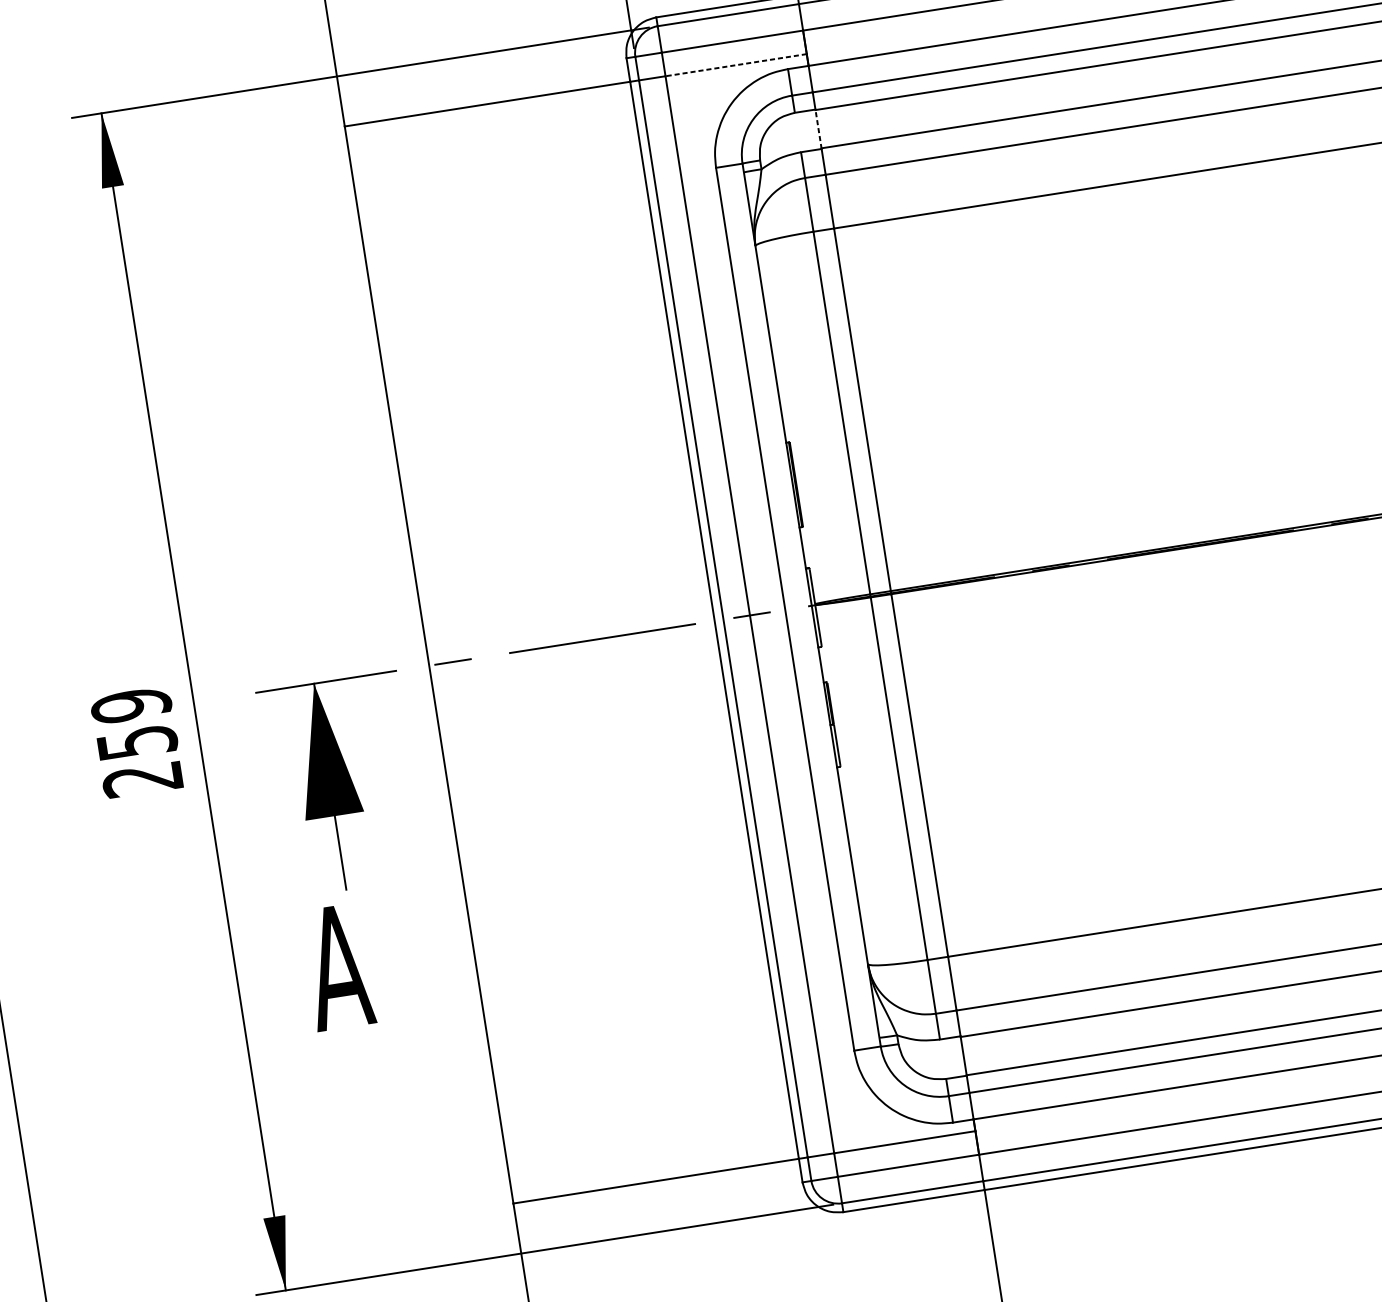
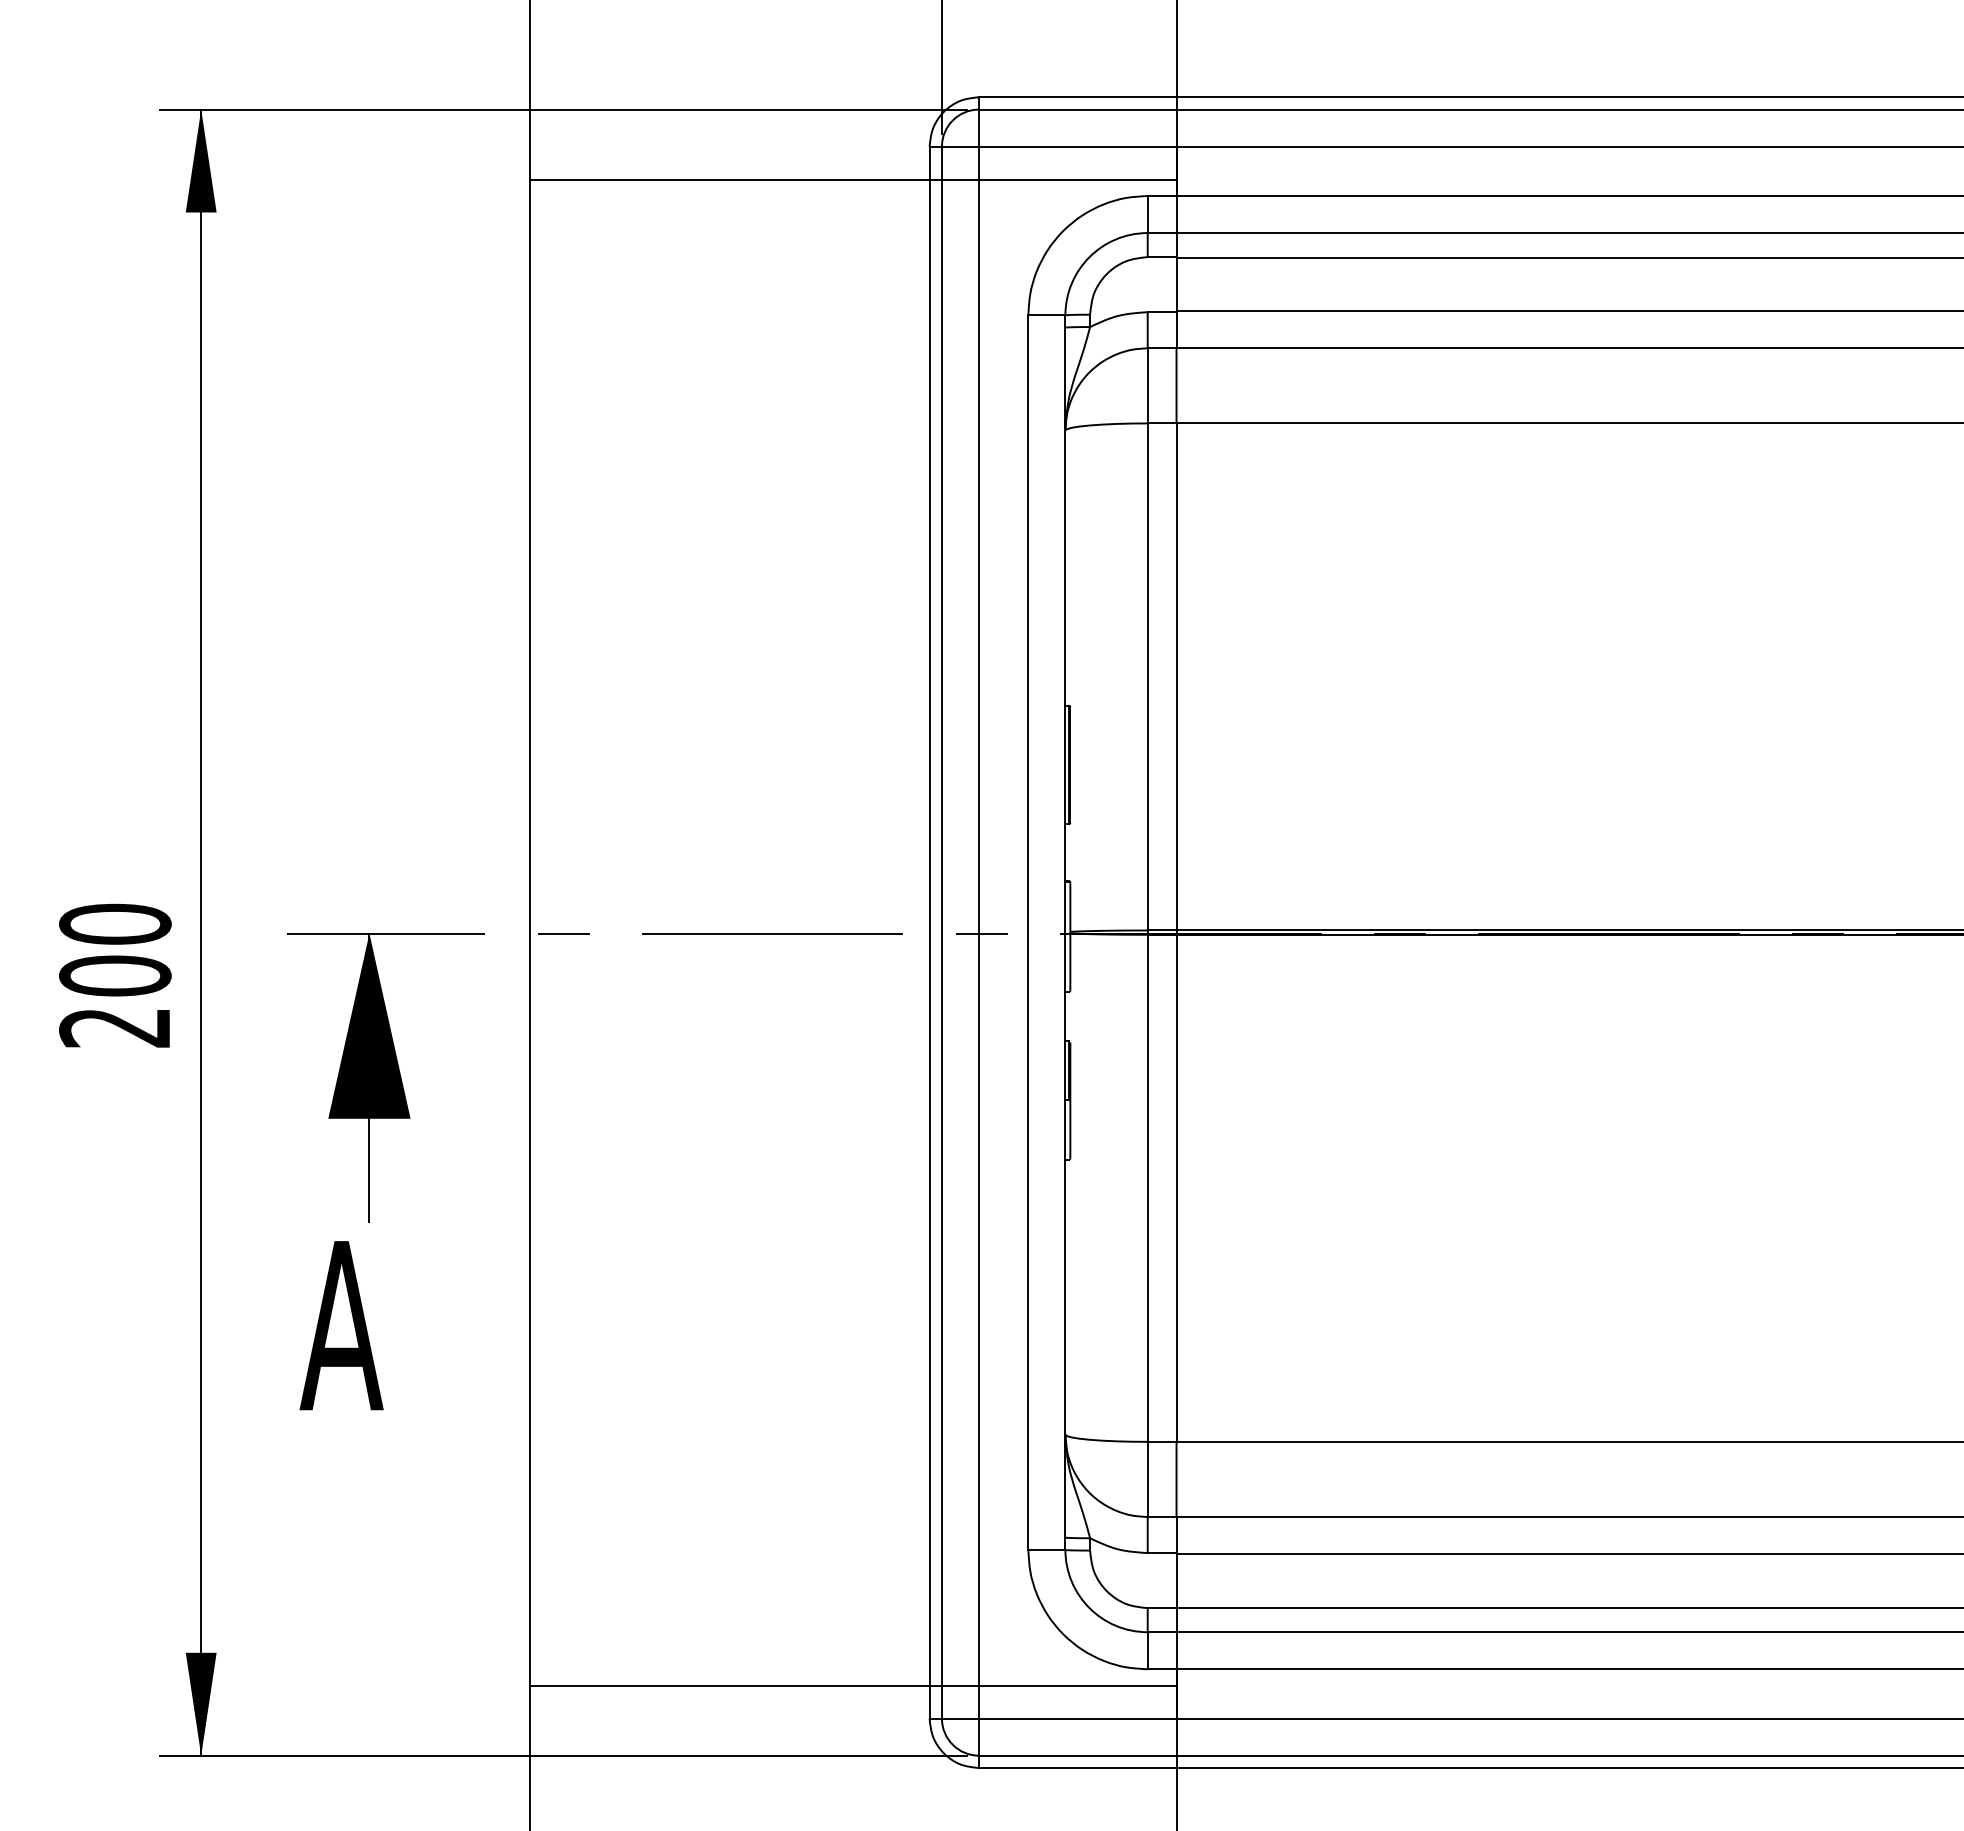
line: (735, 65) -> (1077, 179), dashed -> solid
line: (818, 129) -> (1176, 284), dashed -> solid
text: (134, 723) -> (115, 949), 259 -> 200

